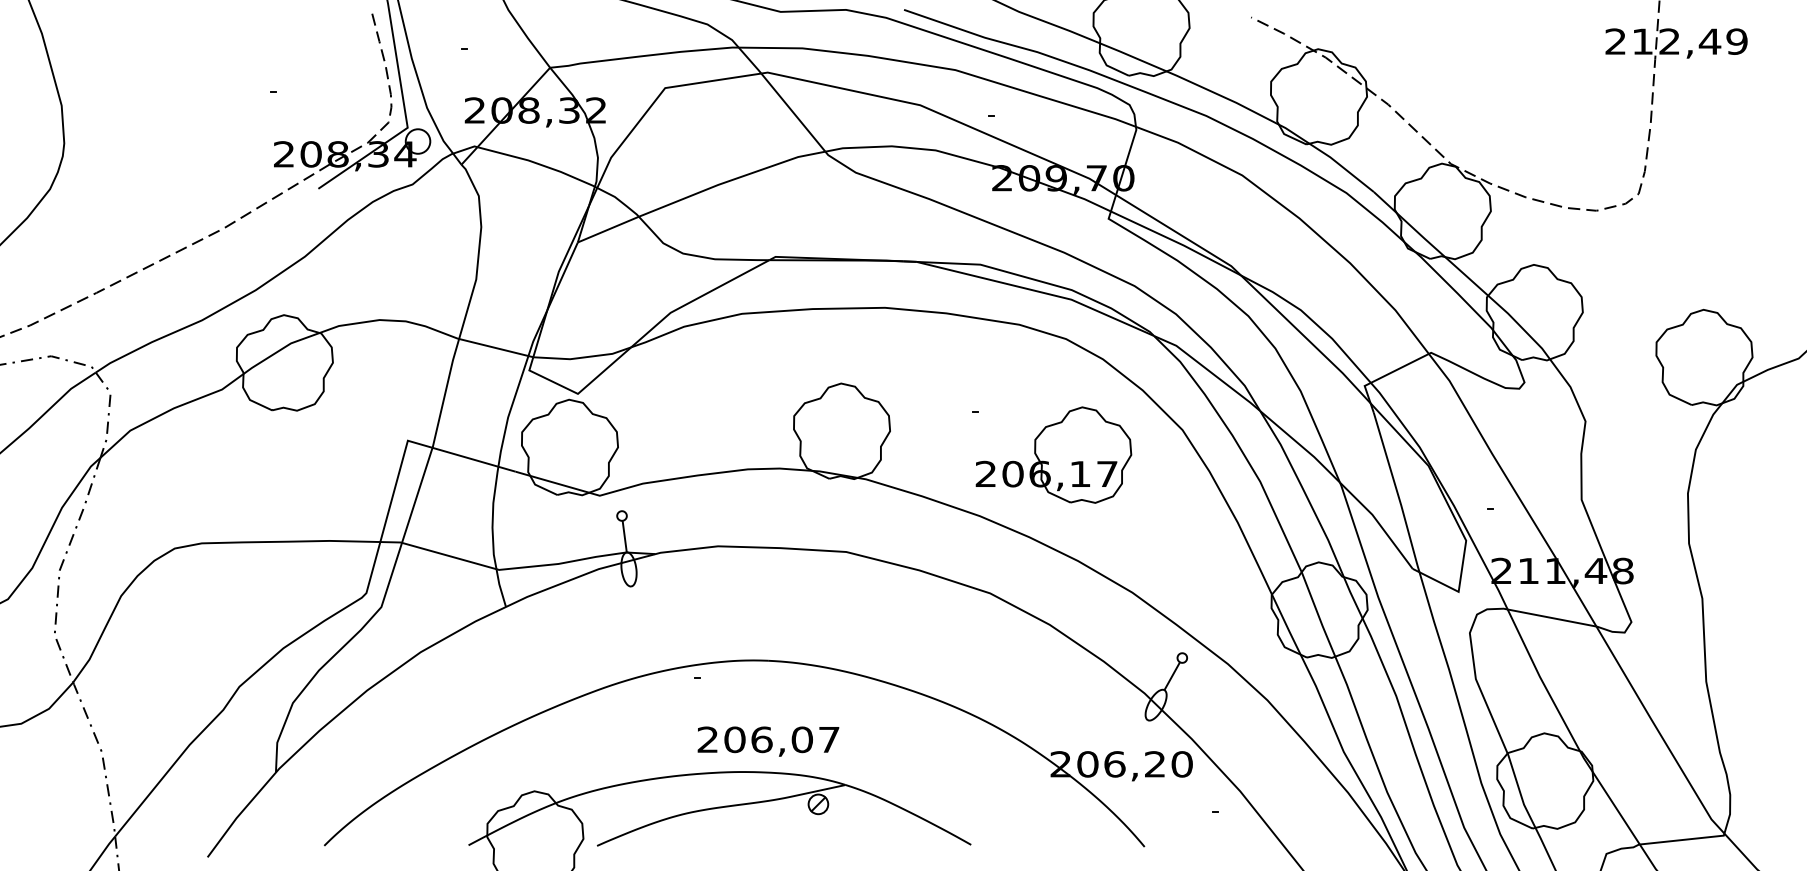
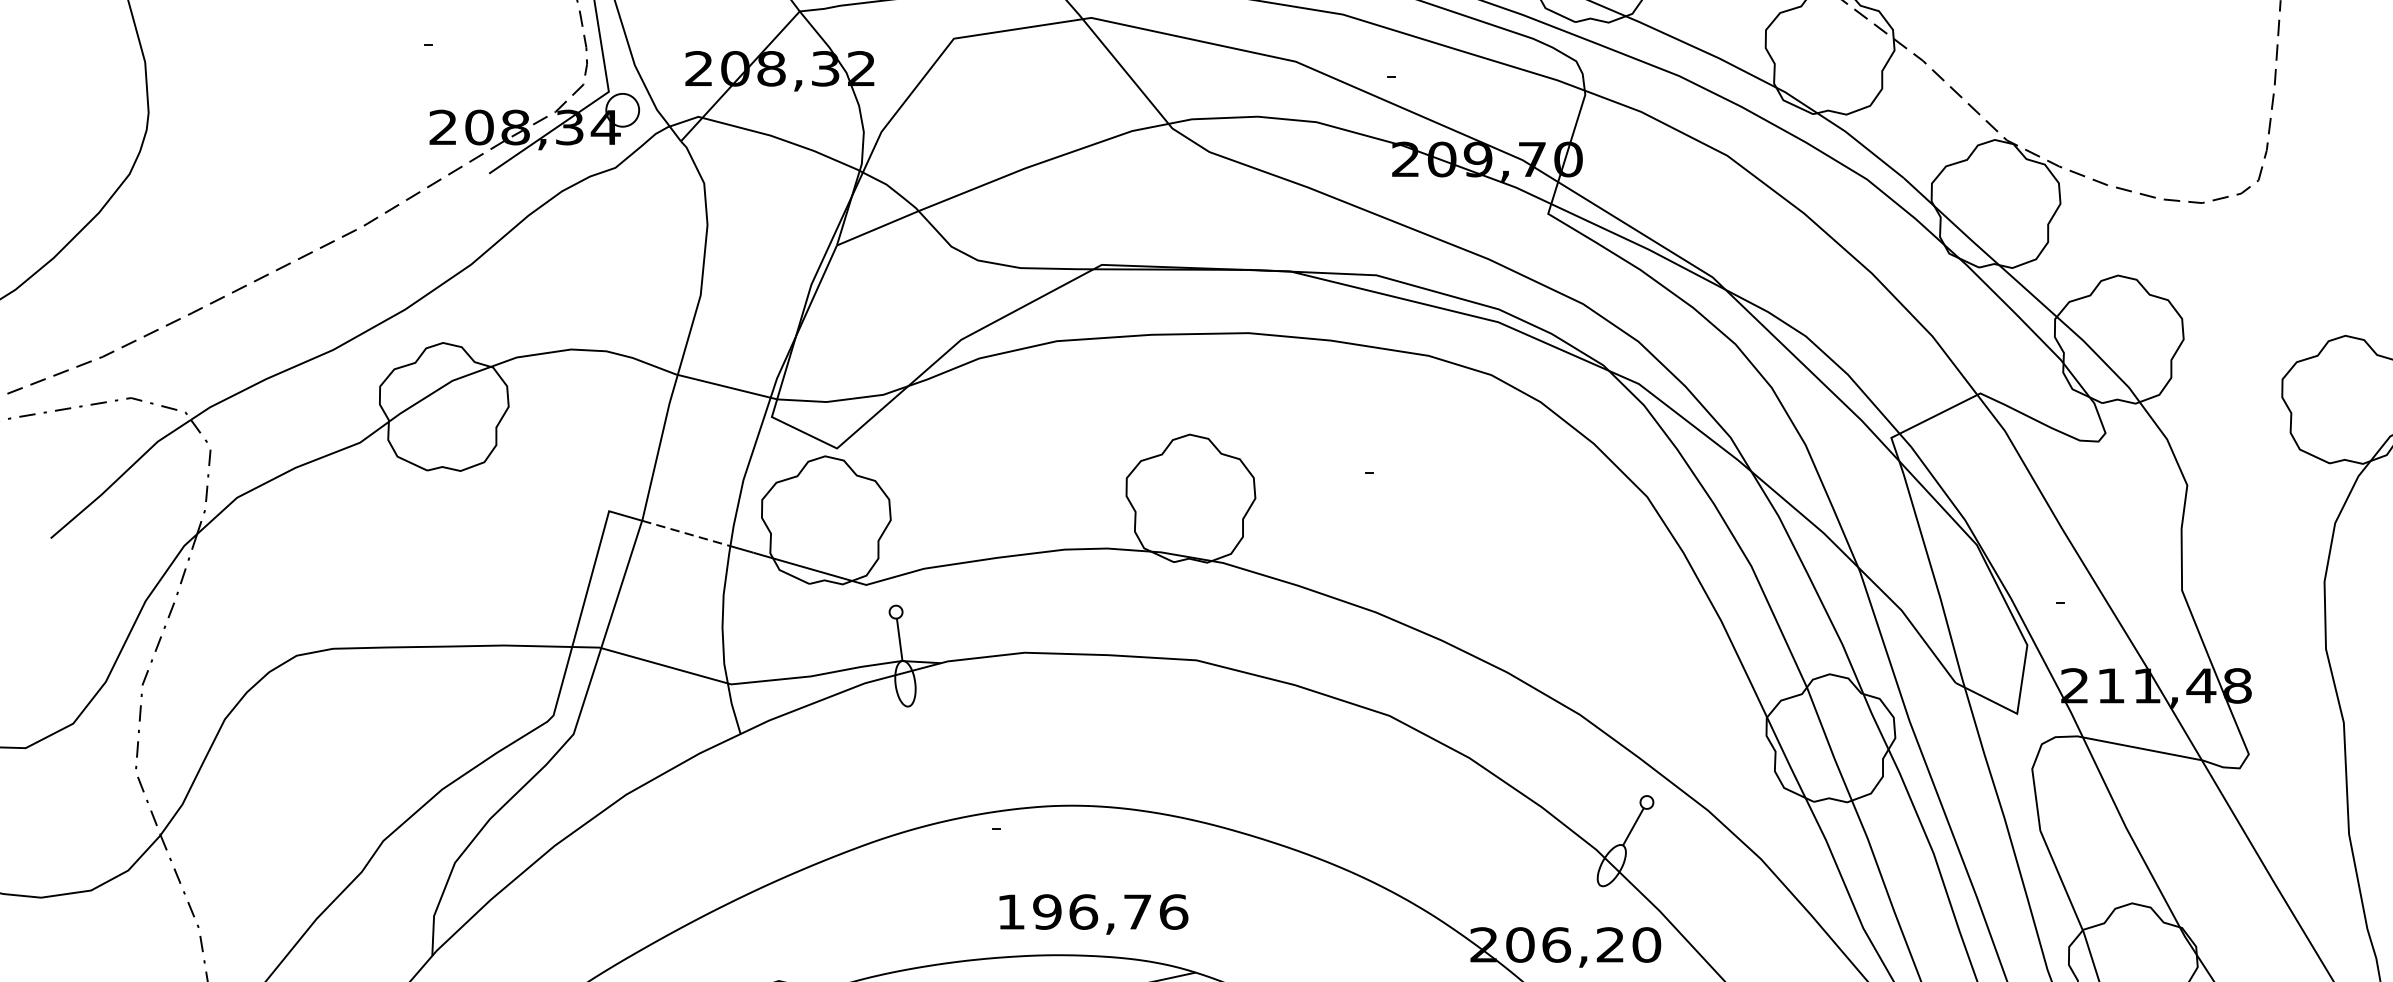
part: (1053, 454) -> (1474, 529), removed
line: (465, 457) -> (686, 533), solid -> dashed
text: (768, 739) -> (1092, 911), 206,07 -> 196,76

